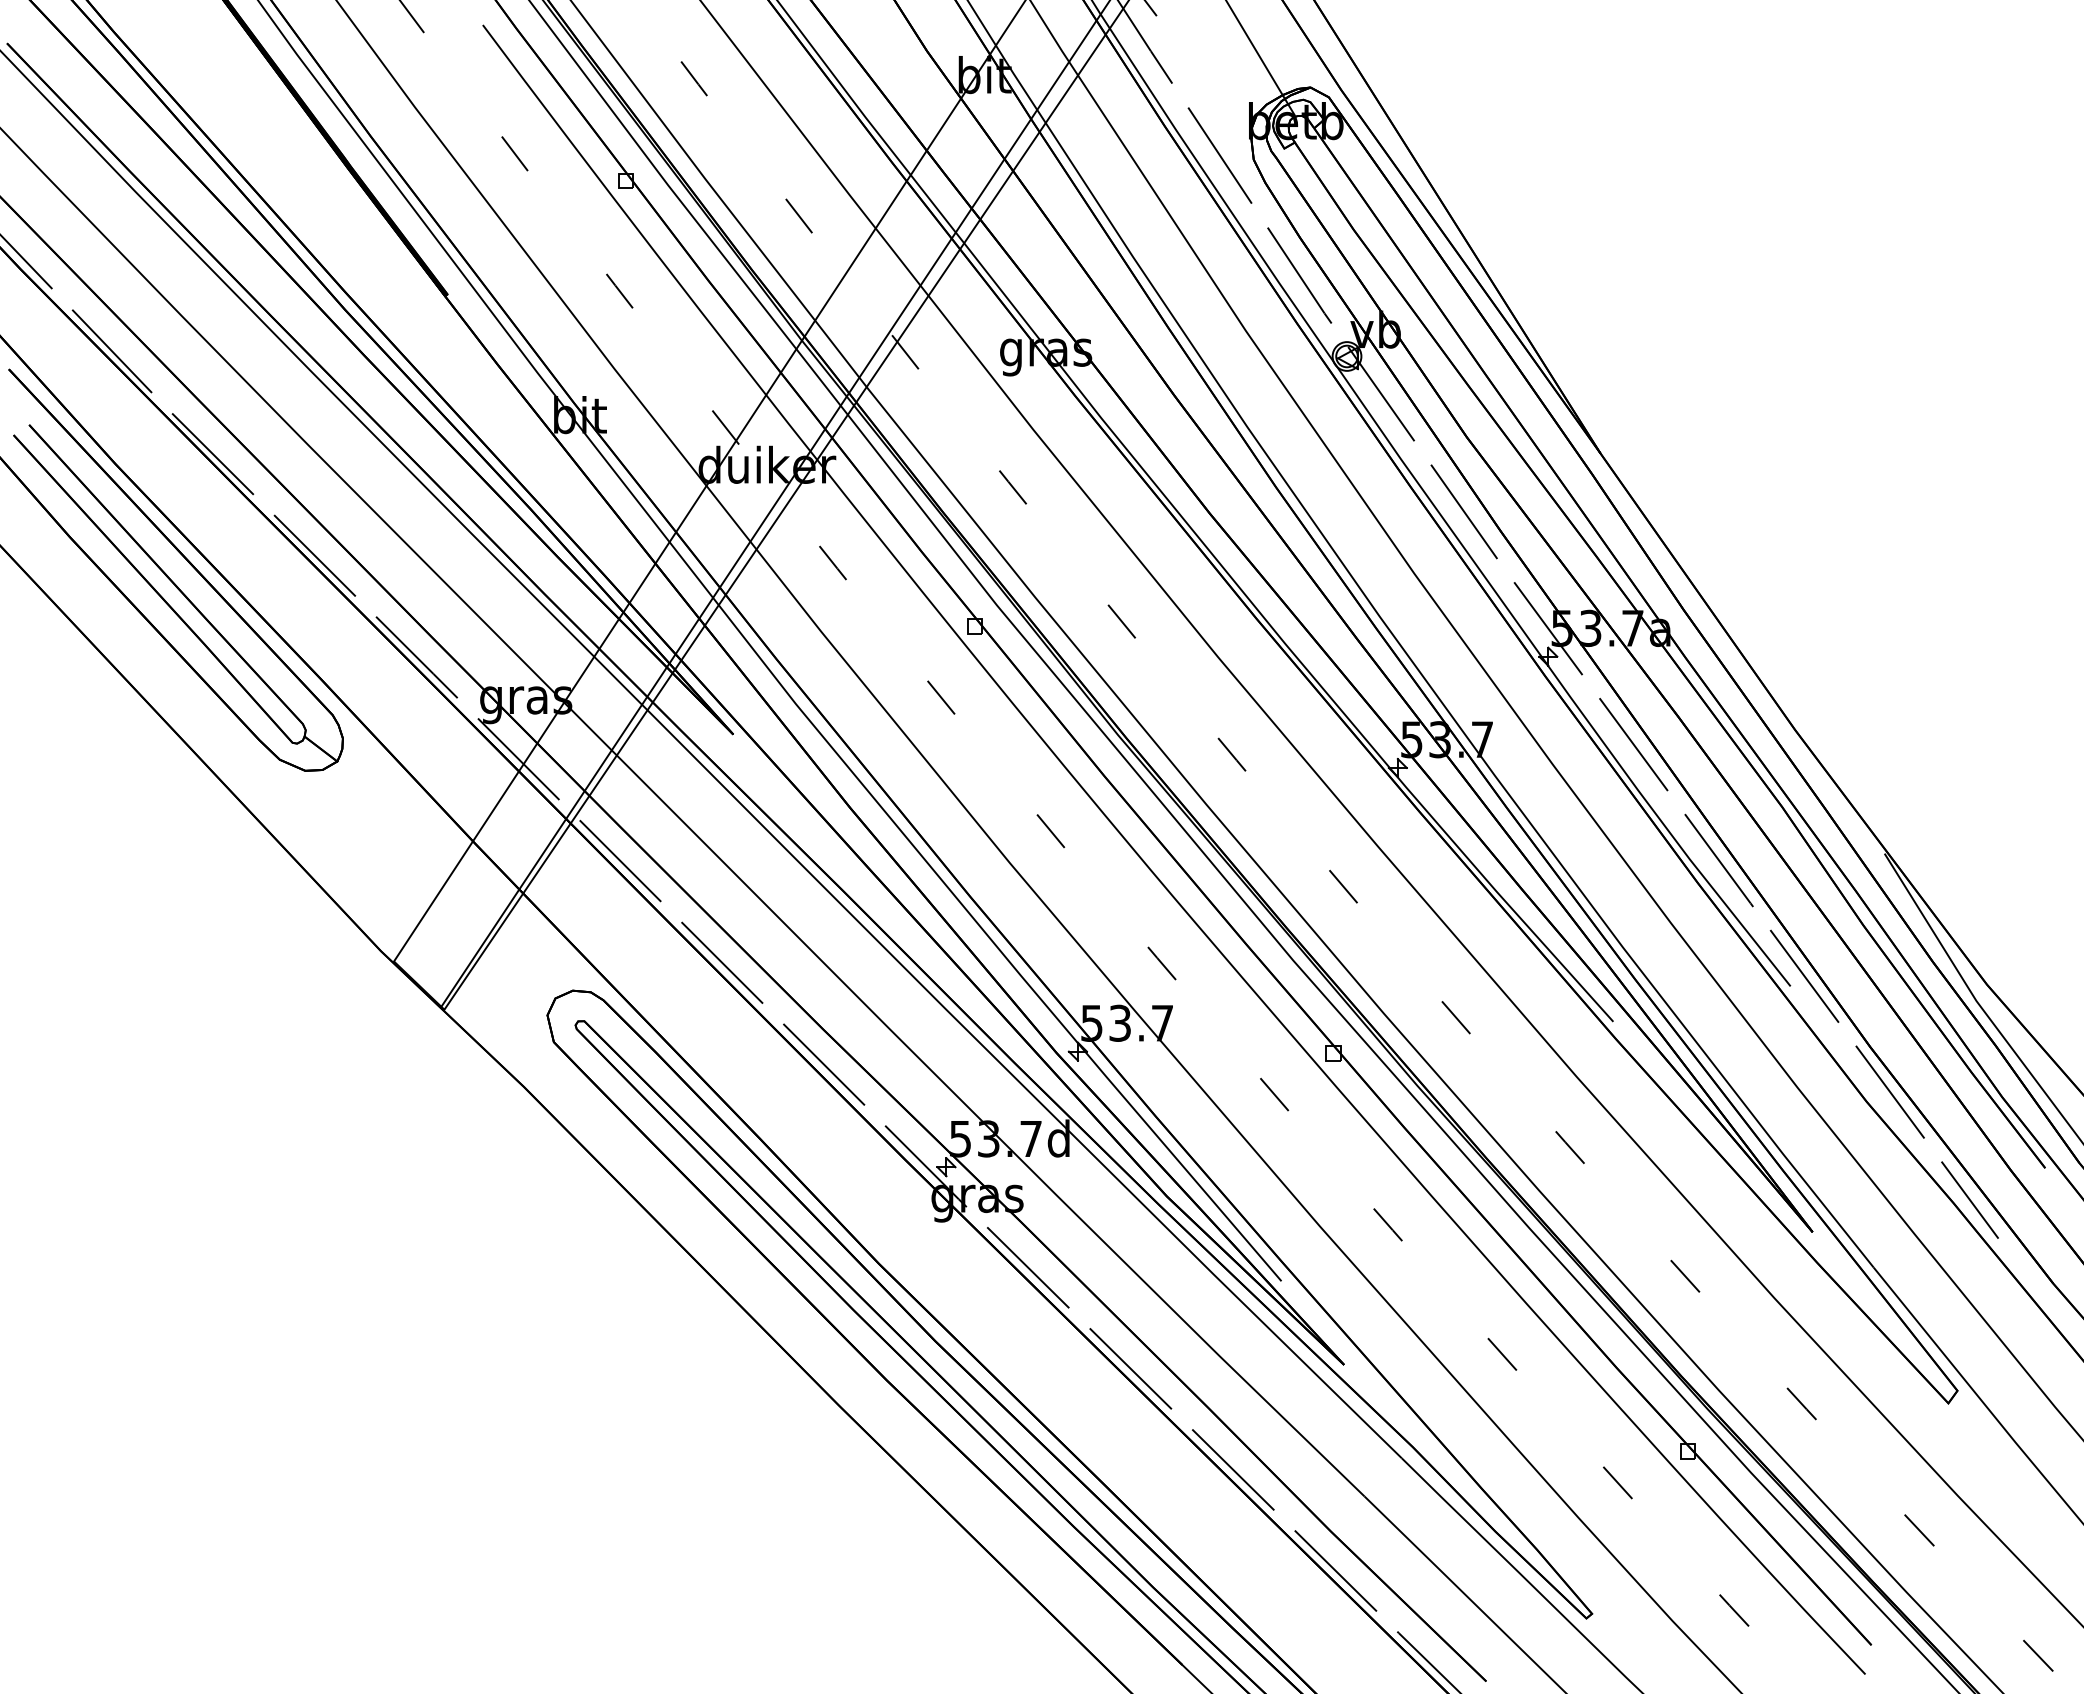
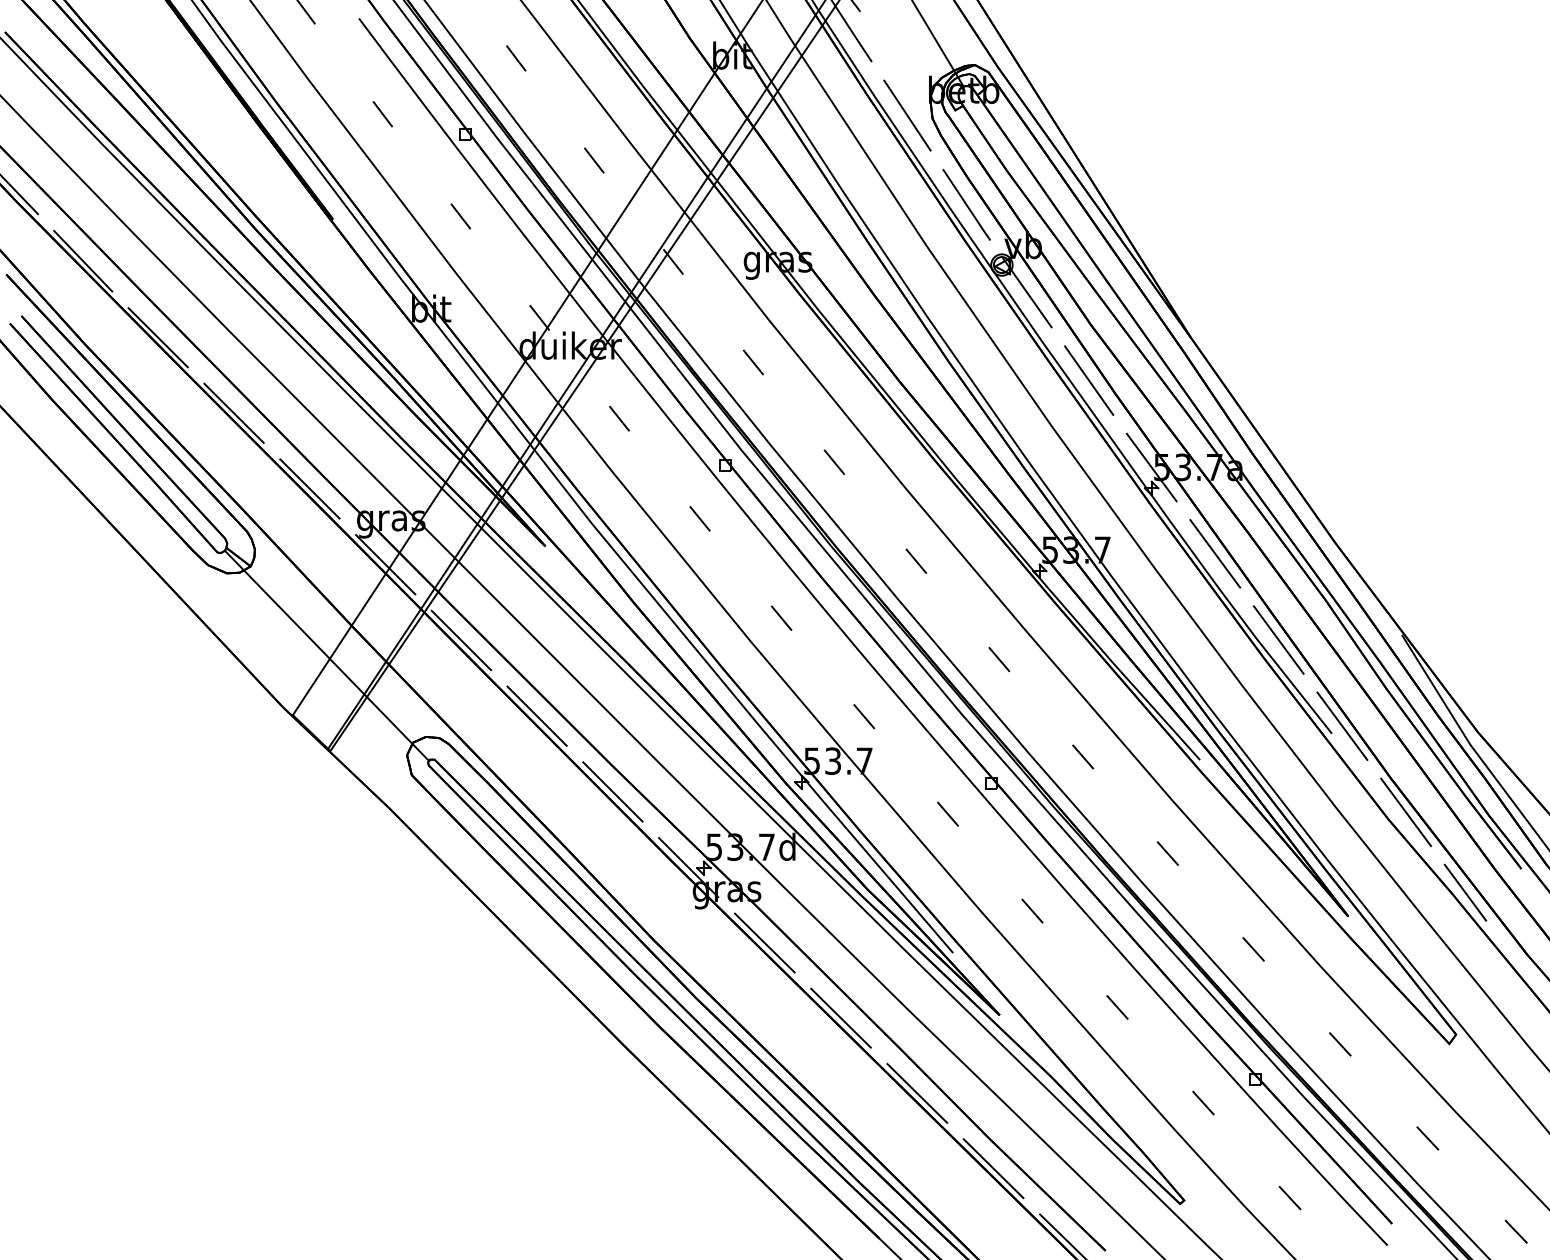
line: (439, 881) -> (326, 655), added

